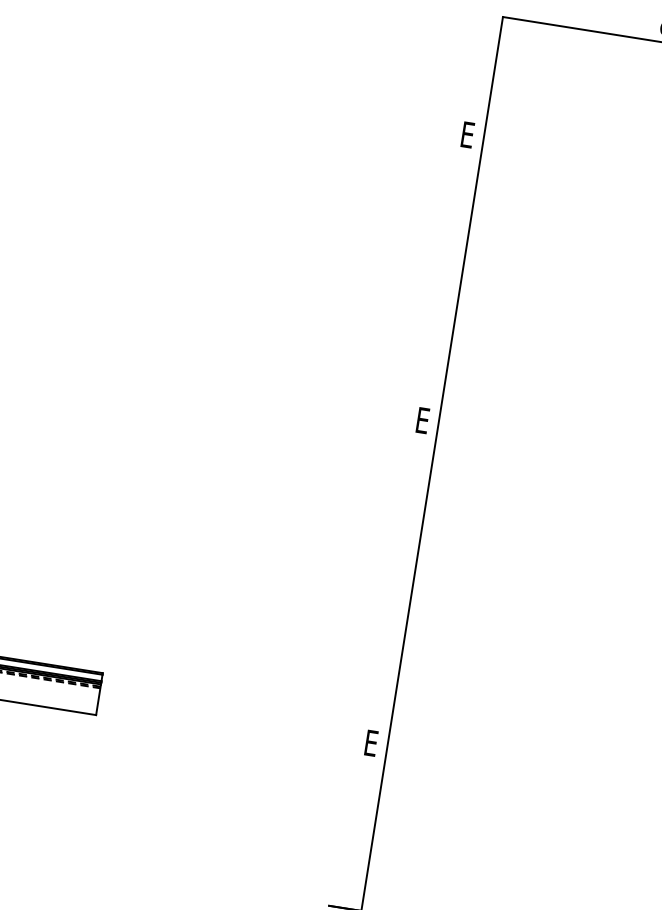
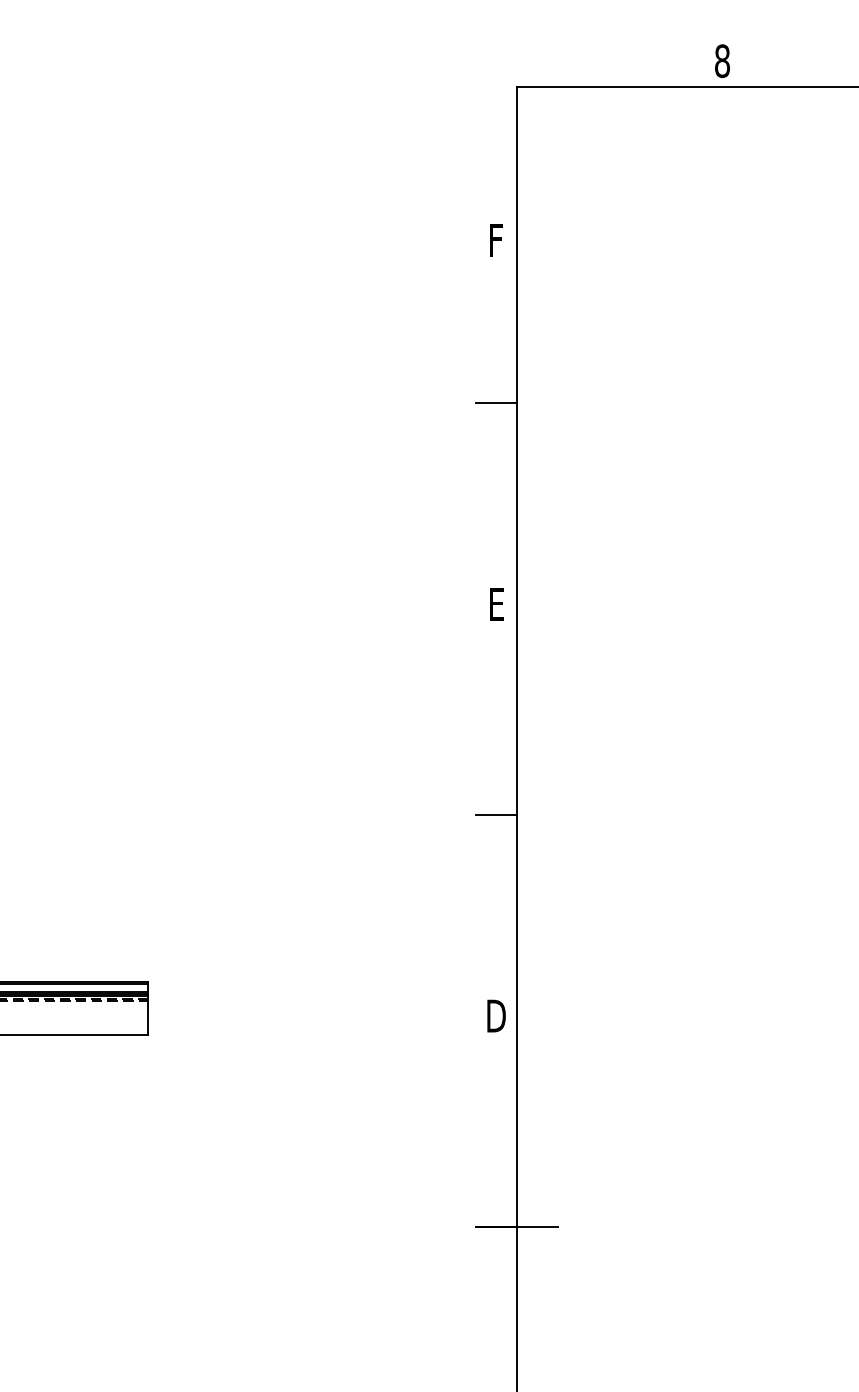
text: (469, 135) -> (498, 240), E -> F
line: (447, 263) -> (496, 403), added
line: (396, 586) -> (496, 815), added
text: (371, 742) -> (496, 1015), E -> D

